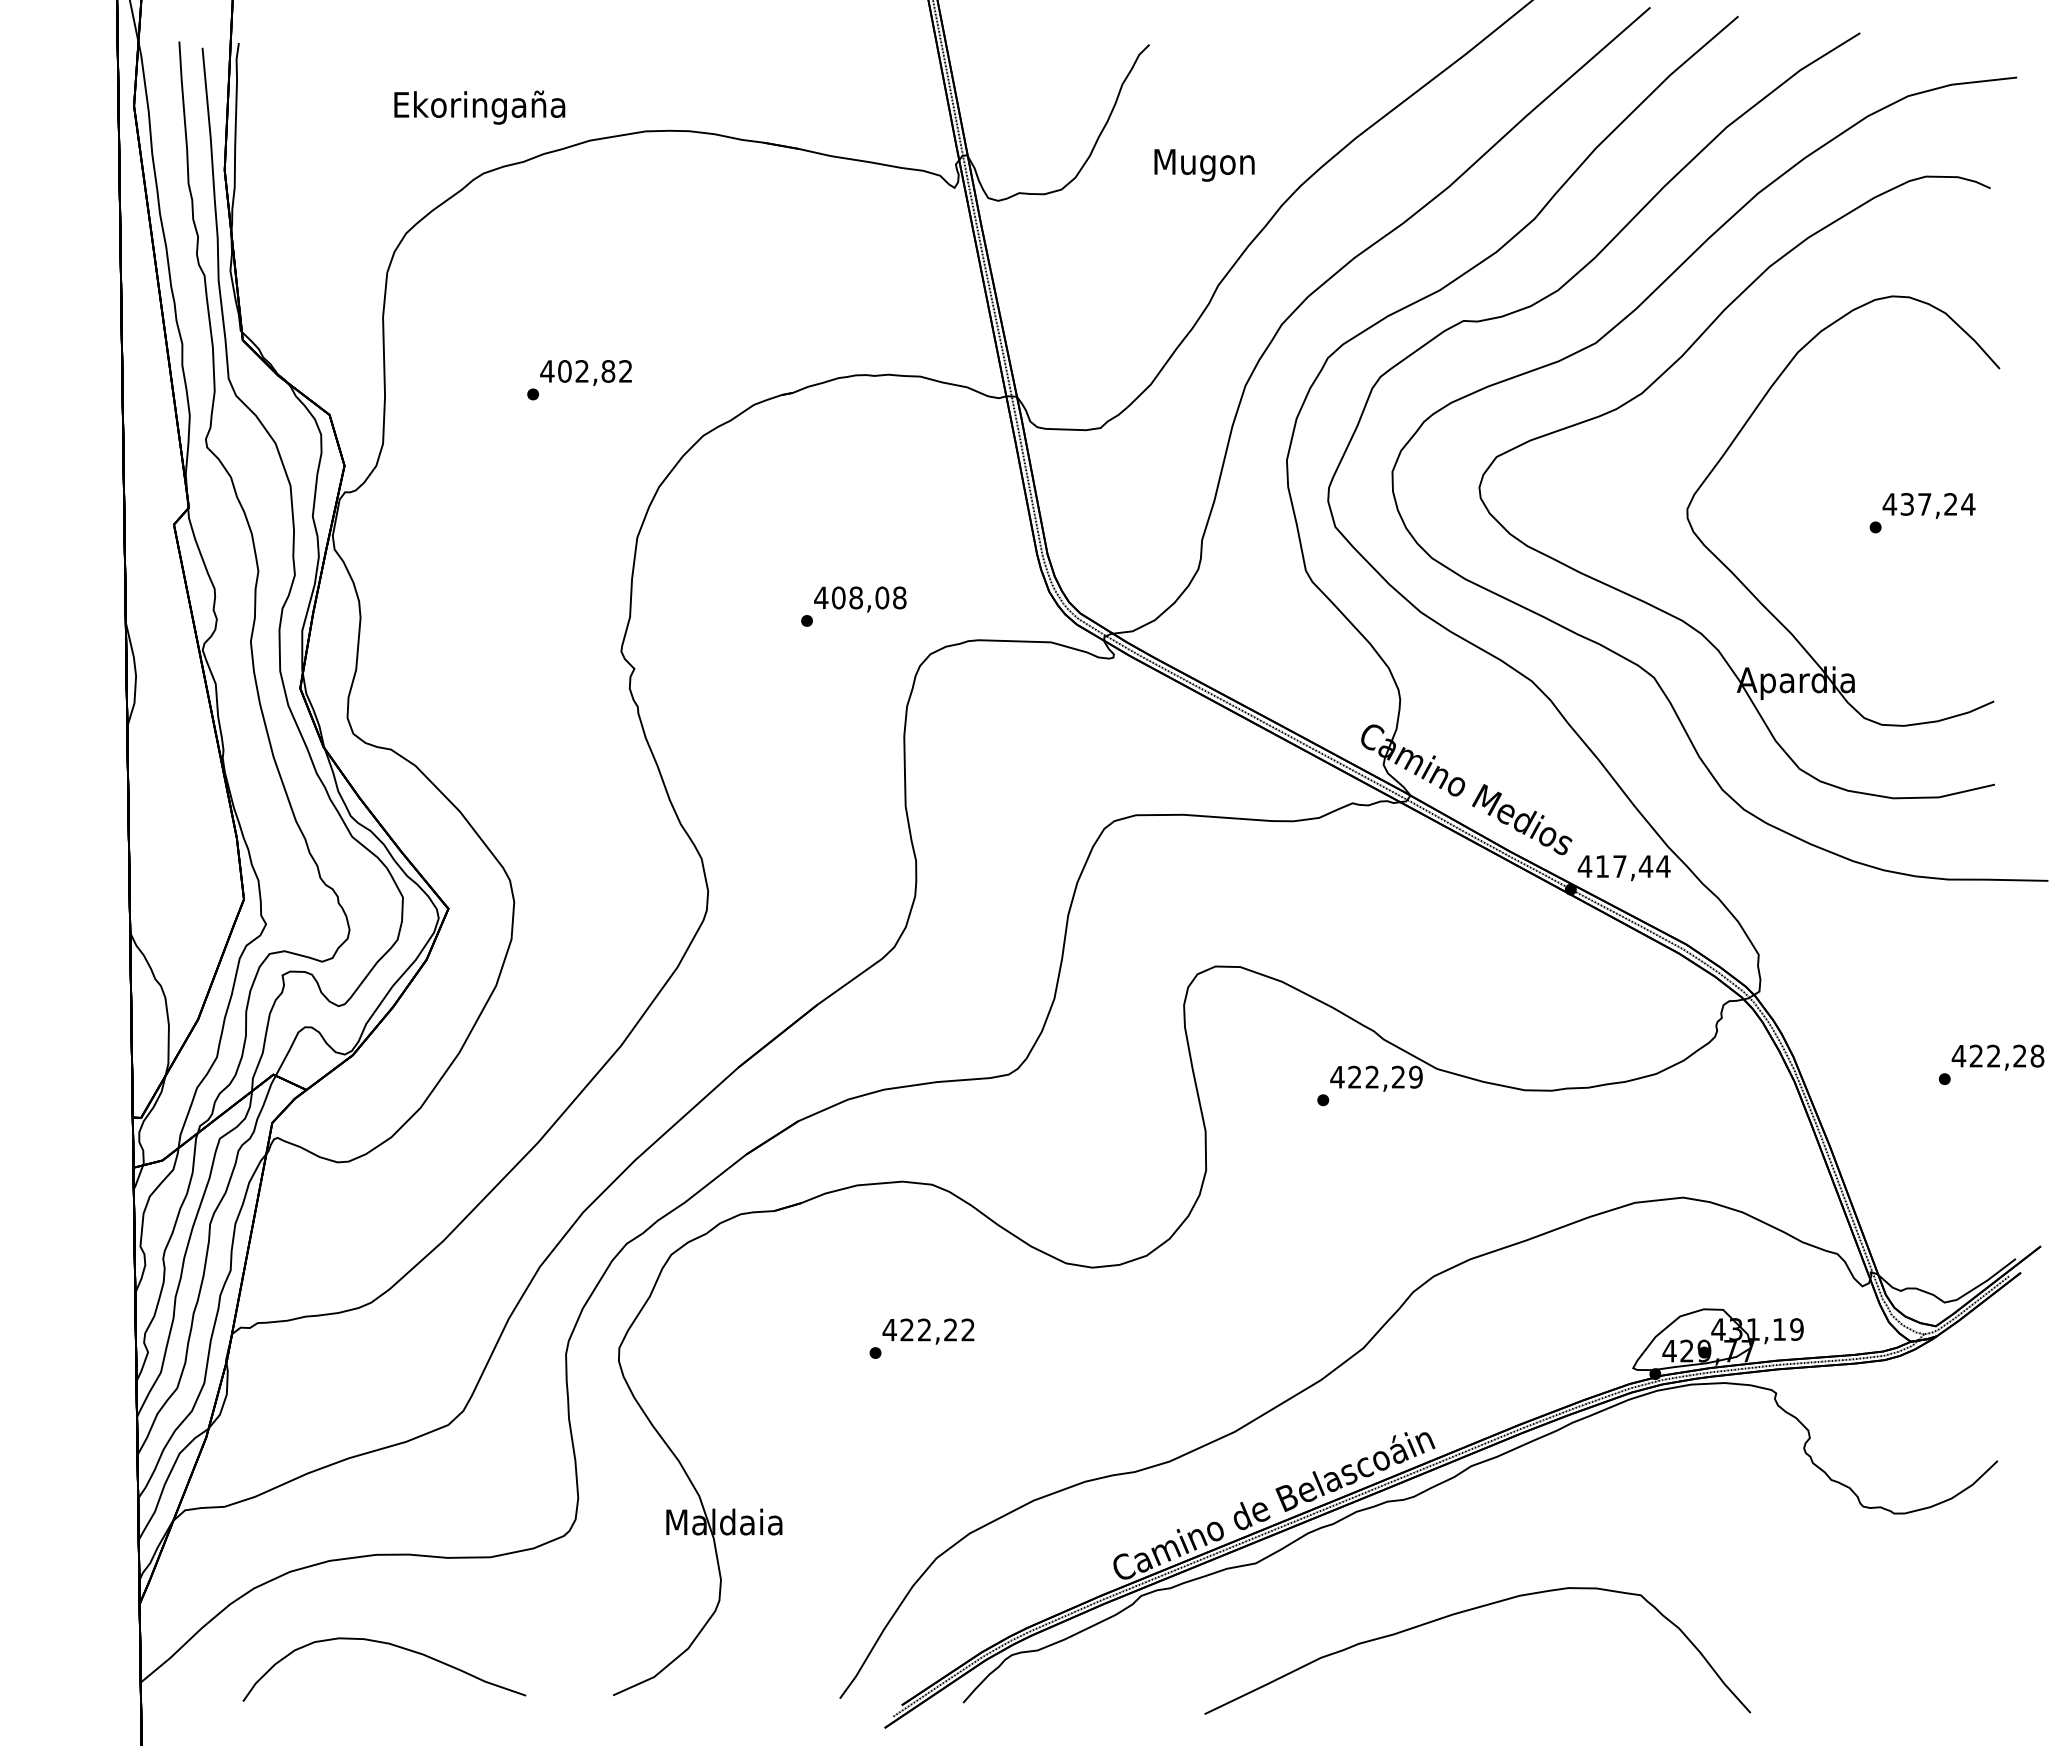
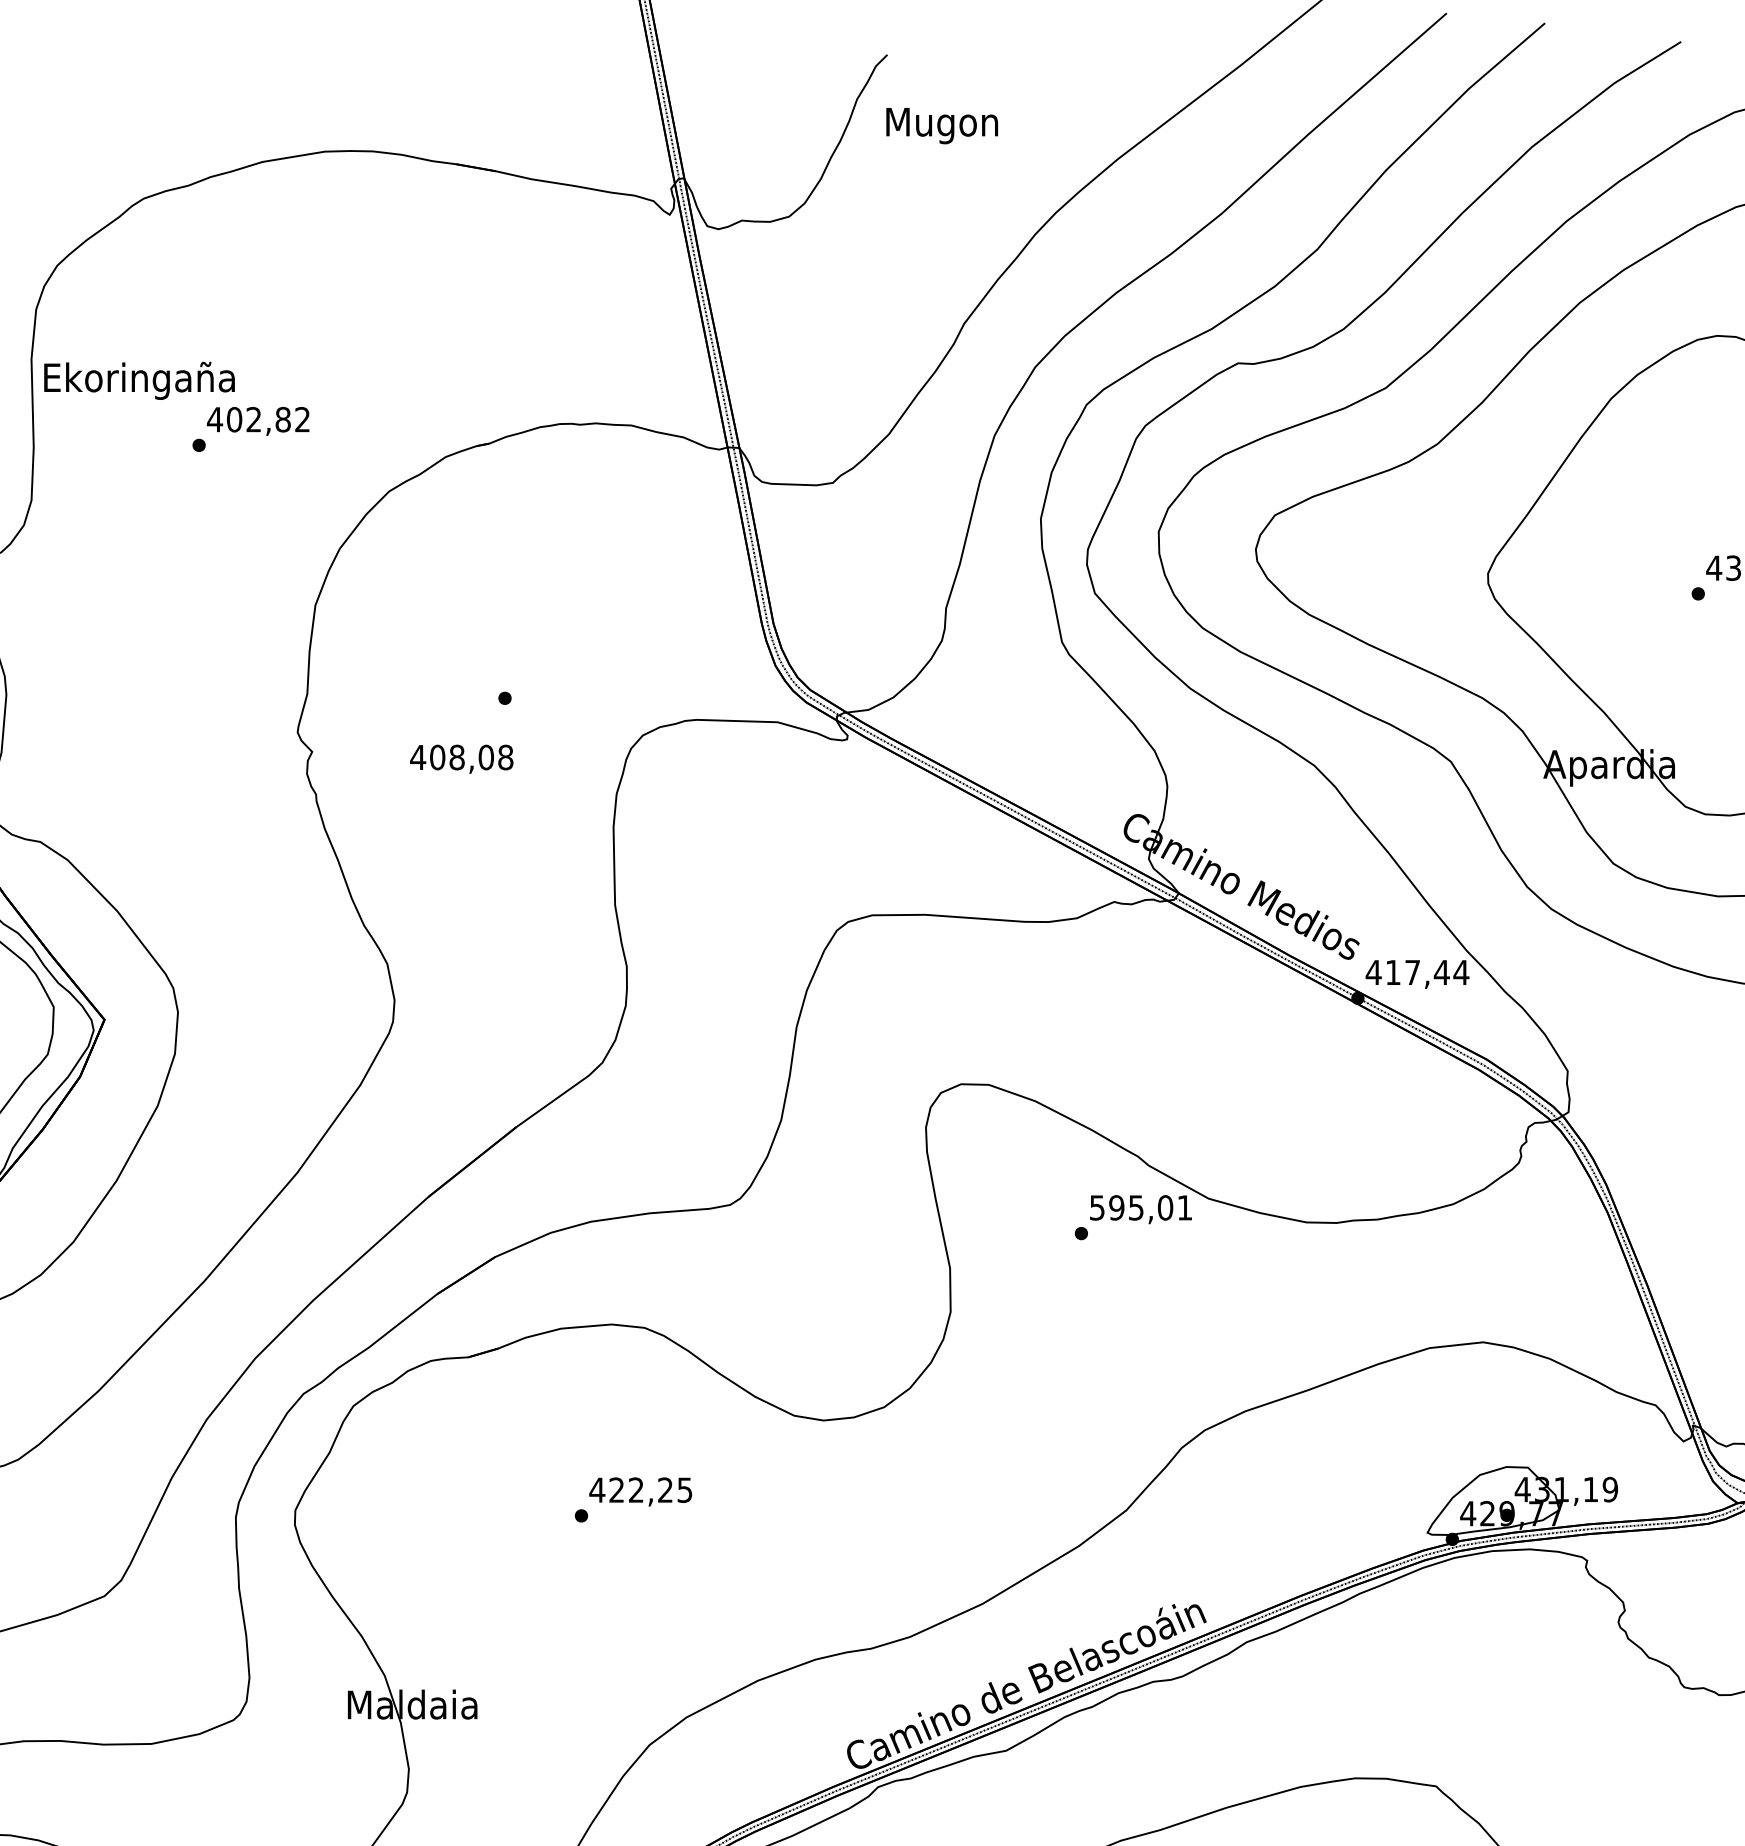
text: (479, 107) -> (139, 380), moved
text: (1204, 165) -> (942, 126), moved
text: (860, 599) -> (461, 759), moved
text: (1376, 1076) -> (1140, 1207), 422,29 -> 595,01
text: (967, 1329) -> (684, 1489), 422,22 -> 422,25

